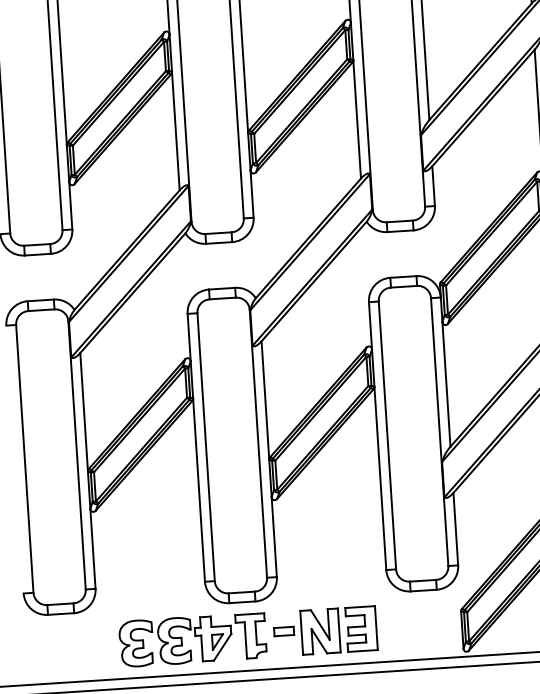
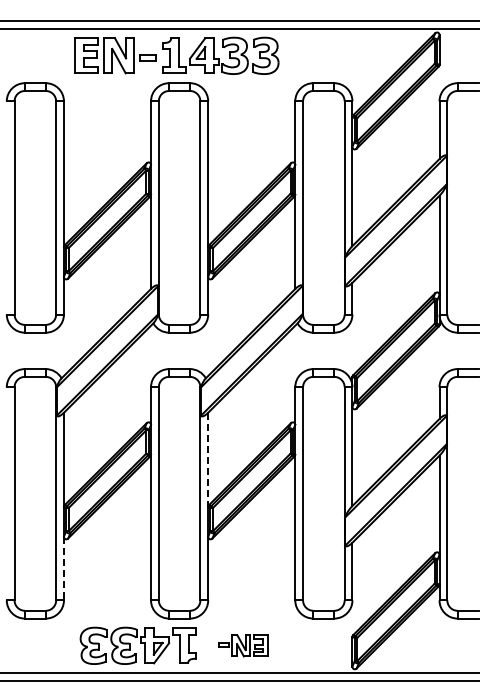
line: (265, 401) -> (208, 460), solid -> dashed
line: (92, 548) -> (63, 568), solid -> dashed
part: (324, 630) -> (243, 645), size x0.6

